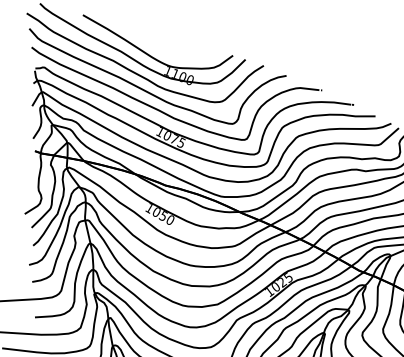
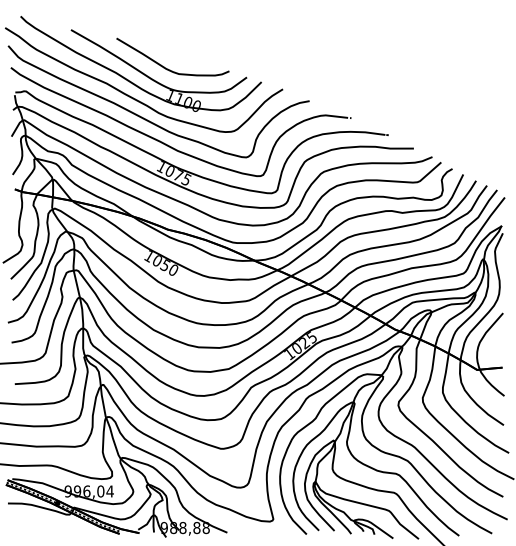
curve: (166, 48) -> (168, 68), added

